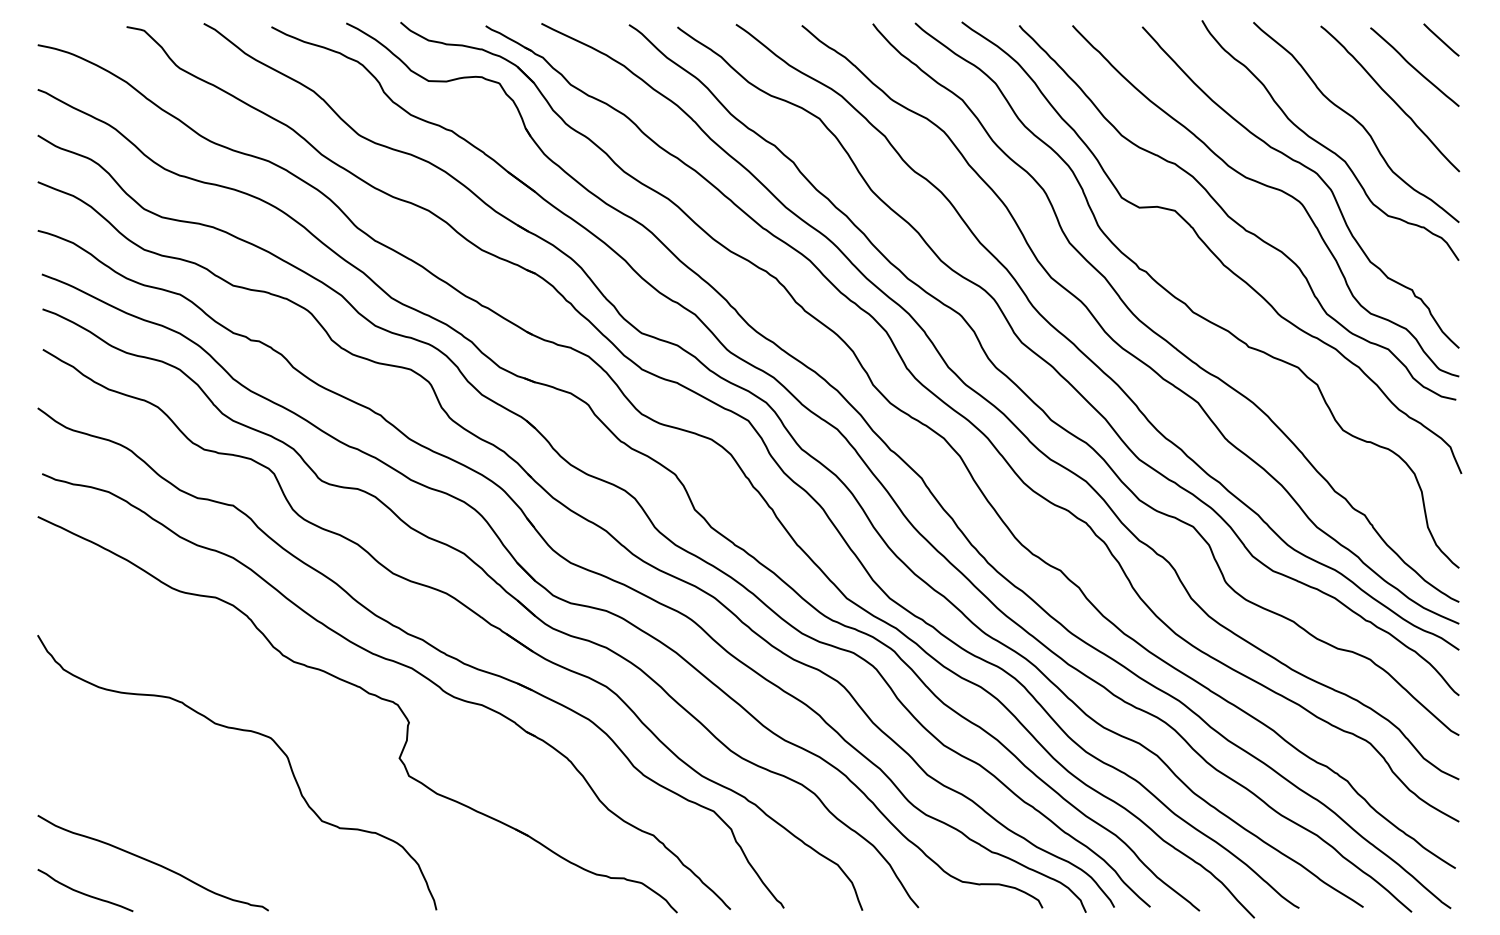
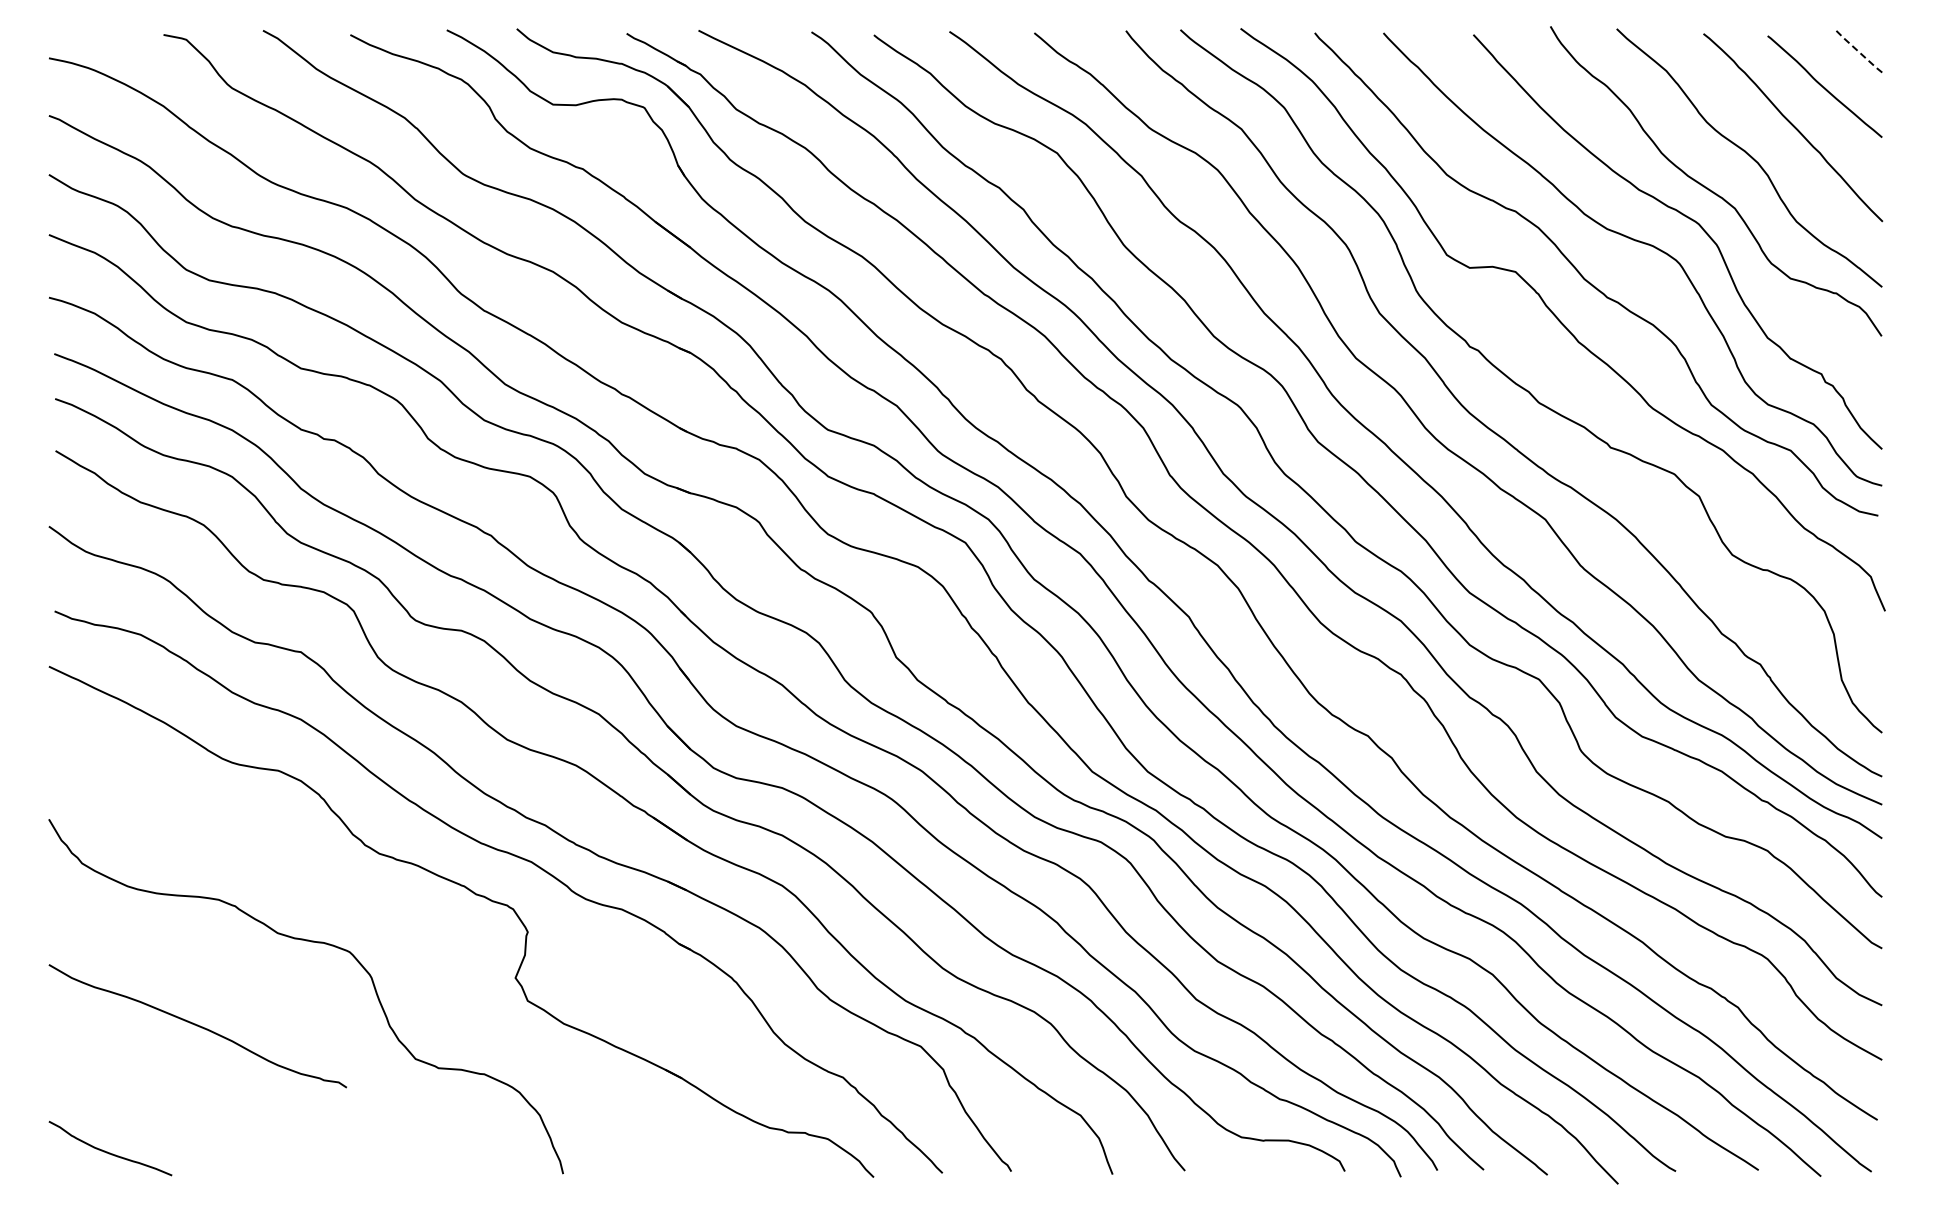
line: (1440, 39) -> (1858, 51), solid -> dashed
curve: (152, 863) -> (197, 1026), moved

